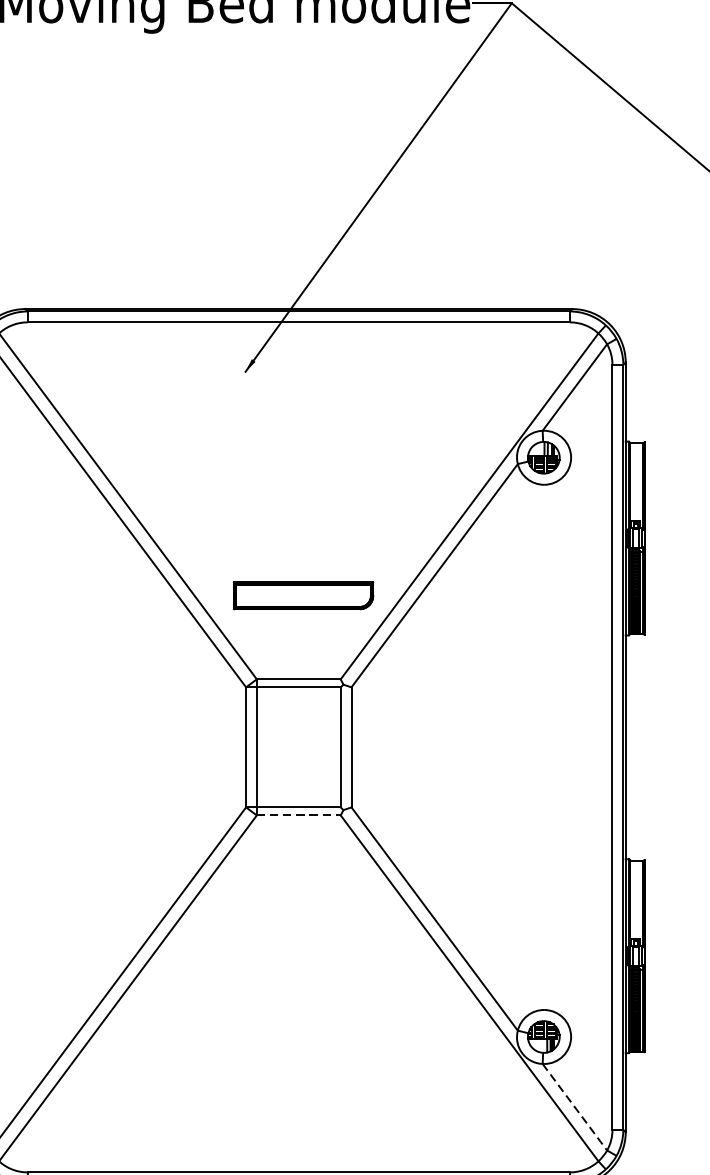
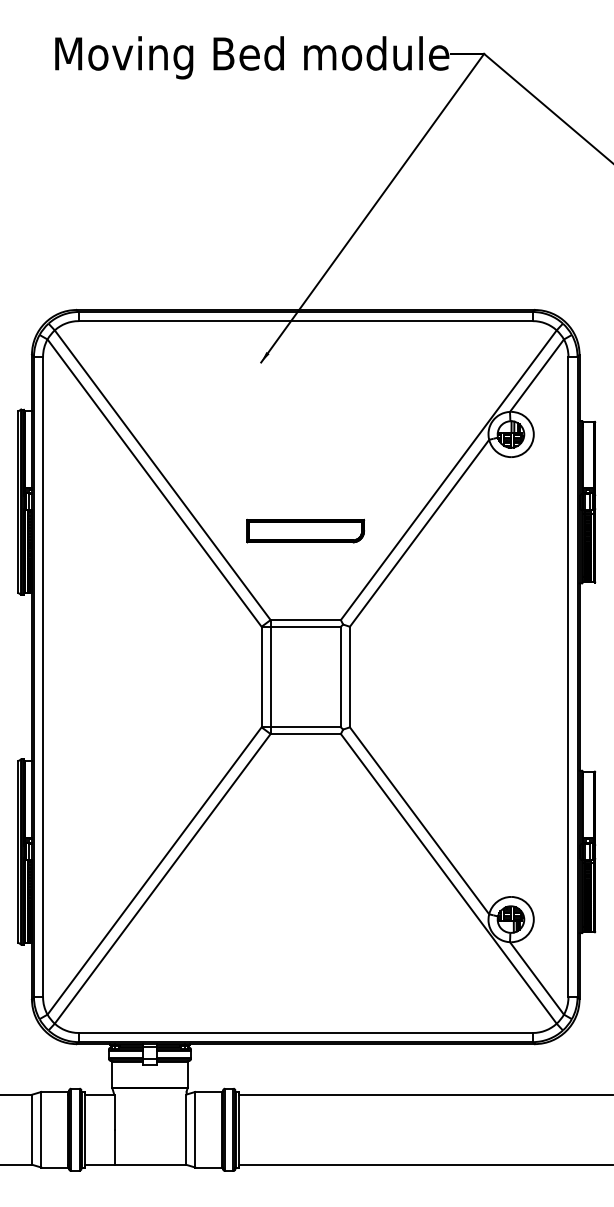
part: (303, 595) -> (305, 530), moved
line: (299, 815) -> (306, 734), dashed -> solid
line: (575, 1107) -> (537, 978), dashed -> solid

